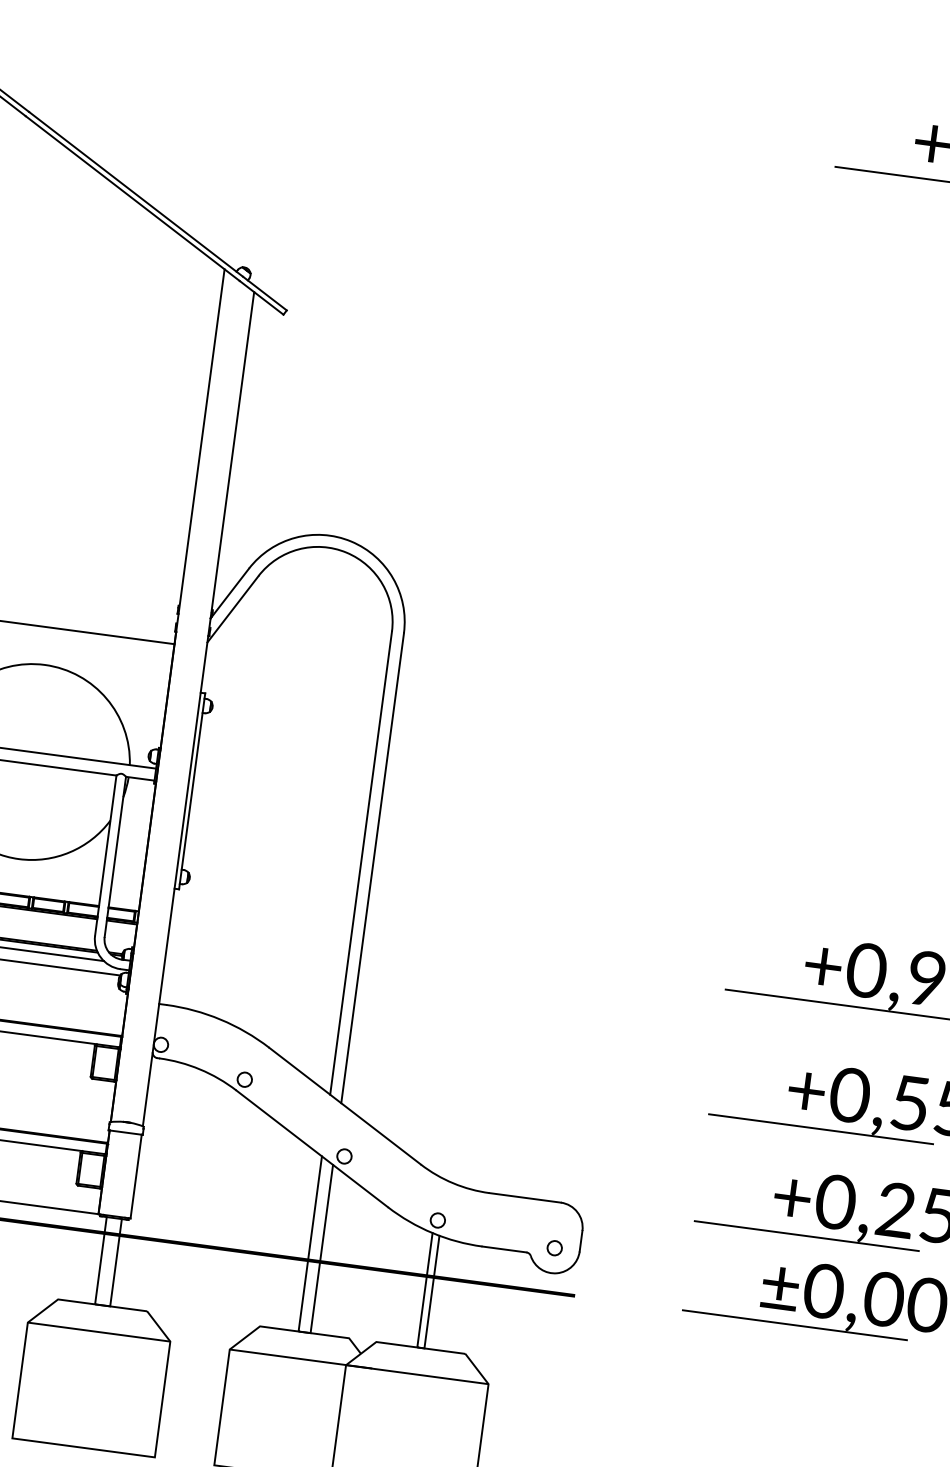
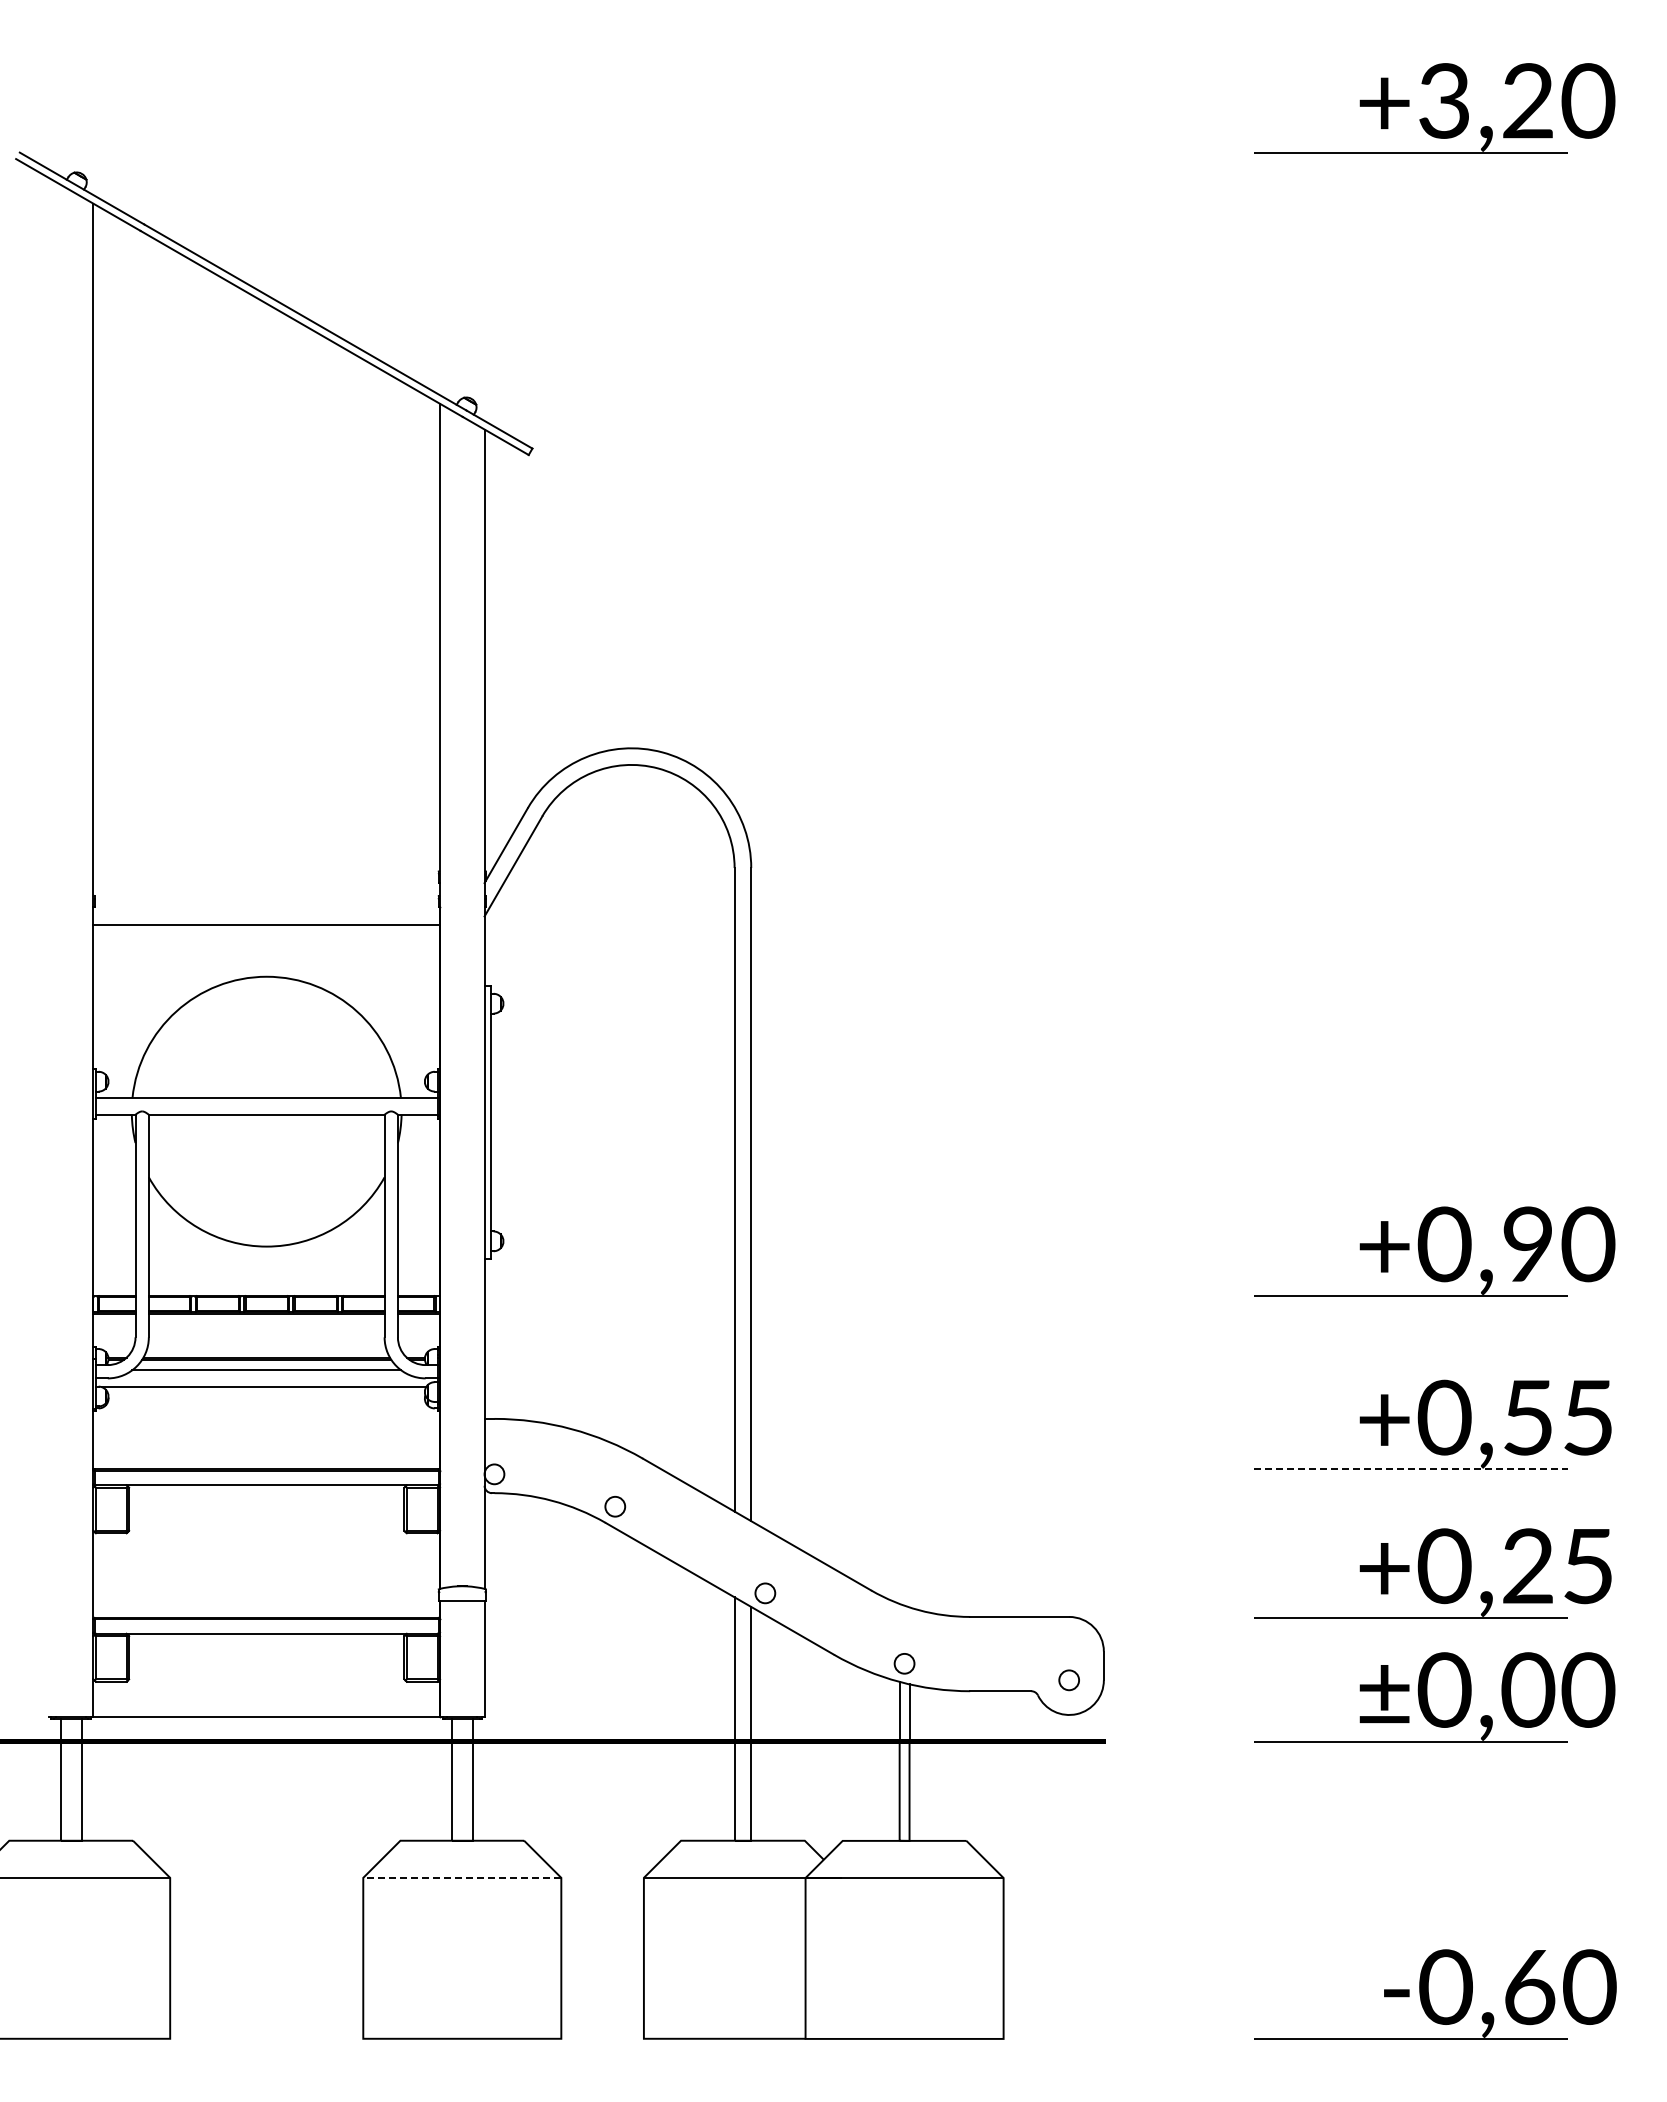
line: (821, 1129) -> (1411, 1469), solid -> dashed
line: (98, 1331) -> (461, 1877), solid -> dashed

